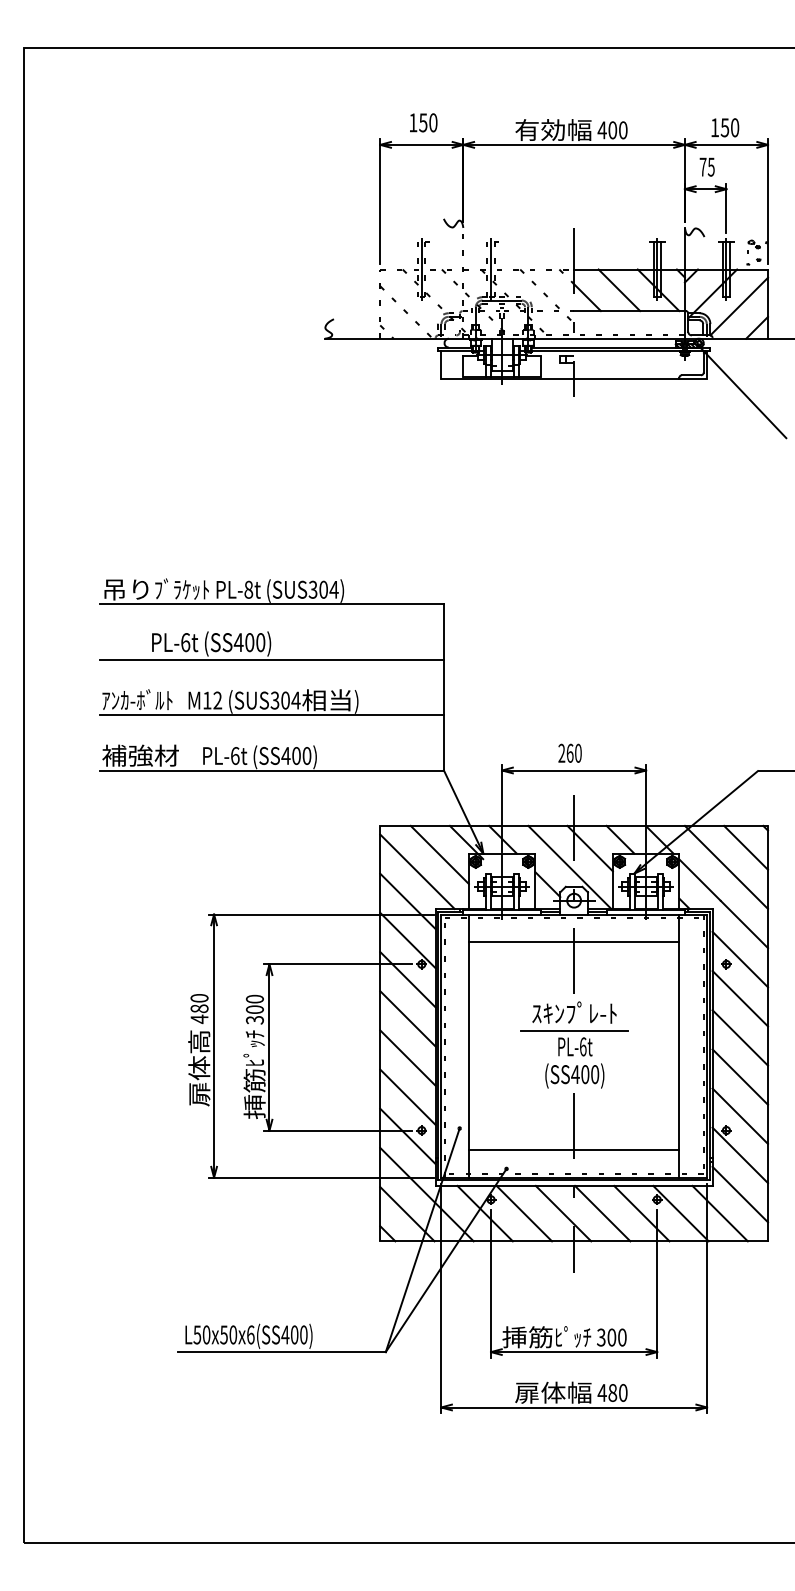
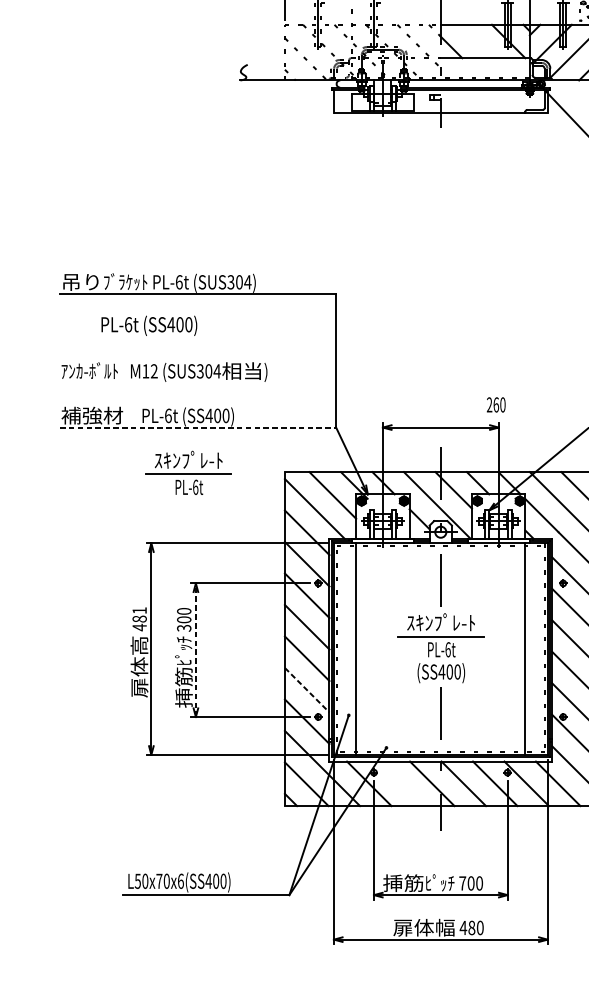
line: (619, 290) -> (477, 41), removed
text: (248, 589) -> (179, 282), PL-8t -> PL-6t
line: (271, 659) -> (197, 338), removed
line: (271, 715) -> (197, 383), removed
text: (569, 752) -> (495, 404), moved
line: (272, 770) -> (198, 427), solid -> dashed
part: (260, 826) -> (188, 472), added
line: (573, 942) -> (440, 565), removed
text: (199, 998) -> (139, 610), 480 -> 481
line: (269, 1046) -> (195, 649), solid -> dashed
line: (408, 1097) -> (307, 690), solid -> dashed
line: (573, 1149) -> (440, 732), removed
line: (524, 1213) -> (400, 783), removed
text: (223, 1334) -> (158, 880), L50x50x6(SS400) -> L50x70x6(SS400)
text: (601, 1337) -> (462, 883), 300 -> 700

